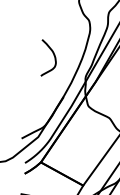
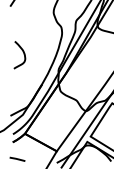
curve: (53, 57) -> (23, 54), moved

